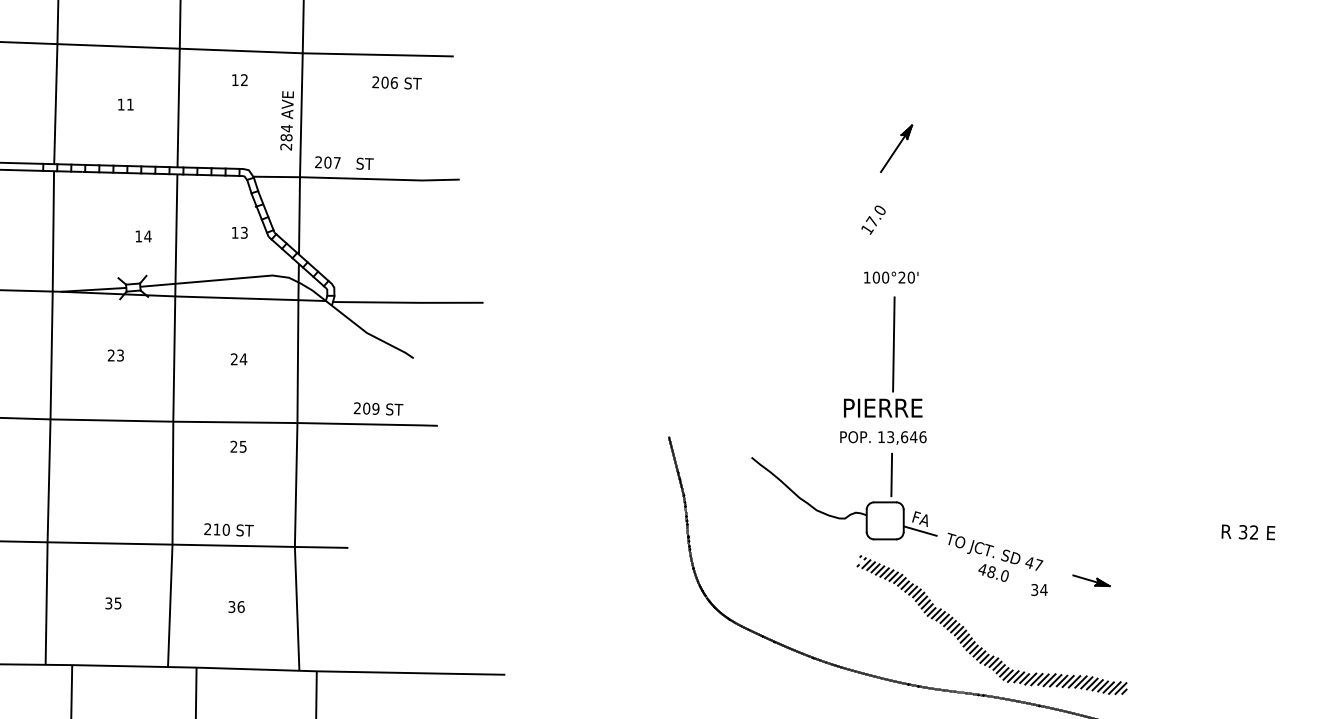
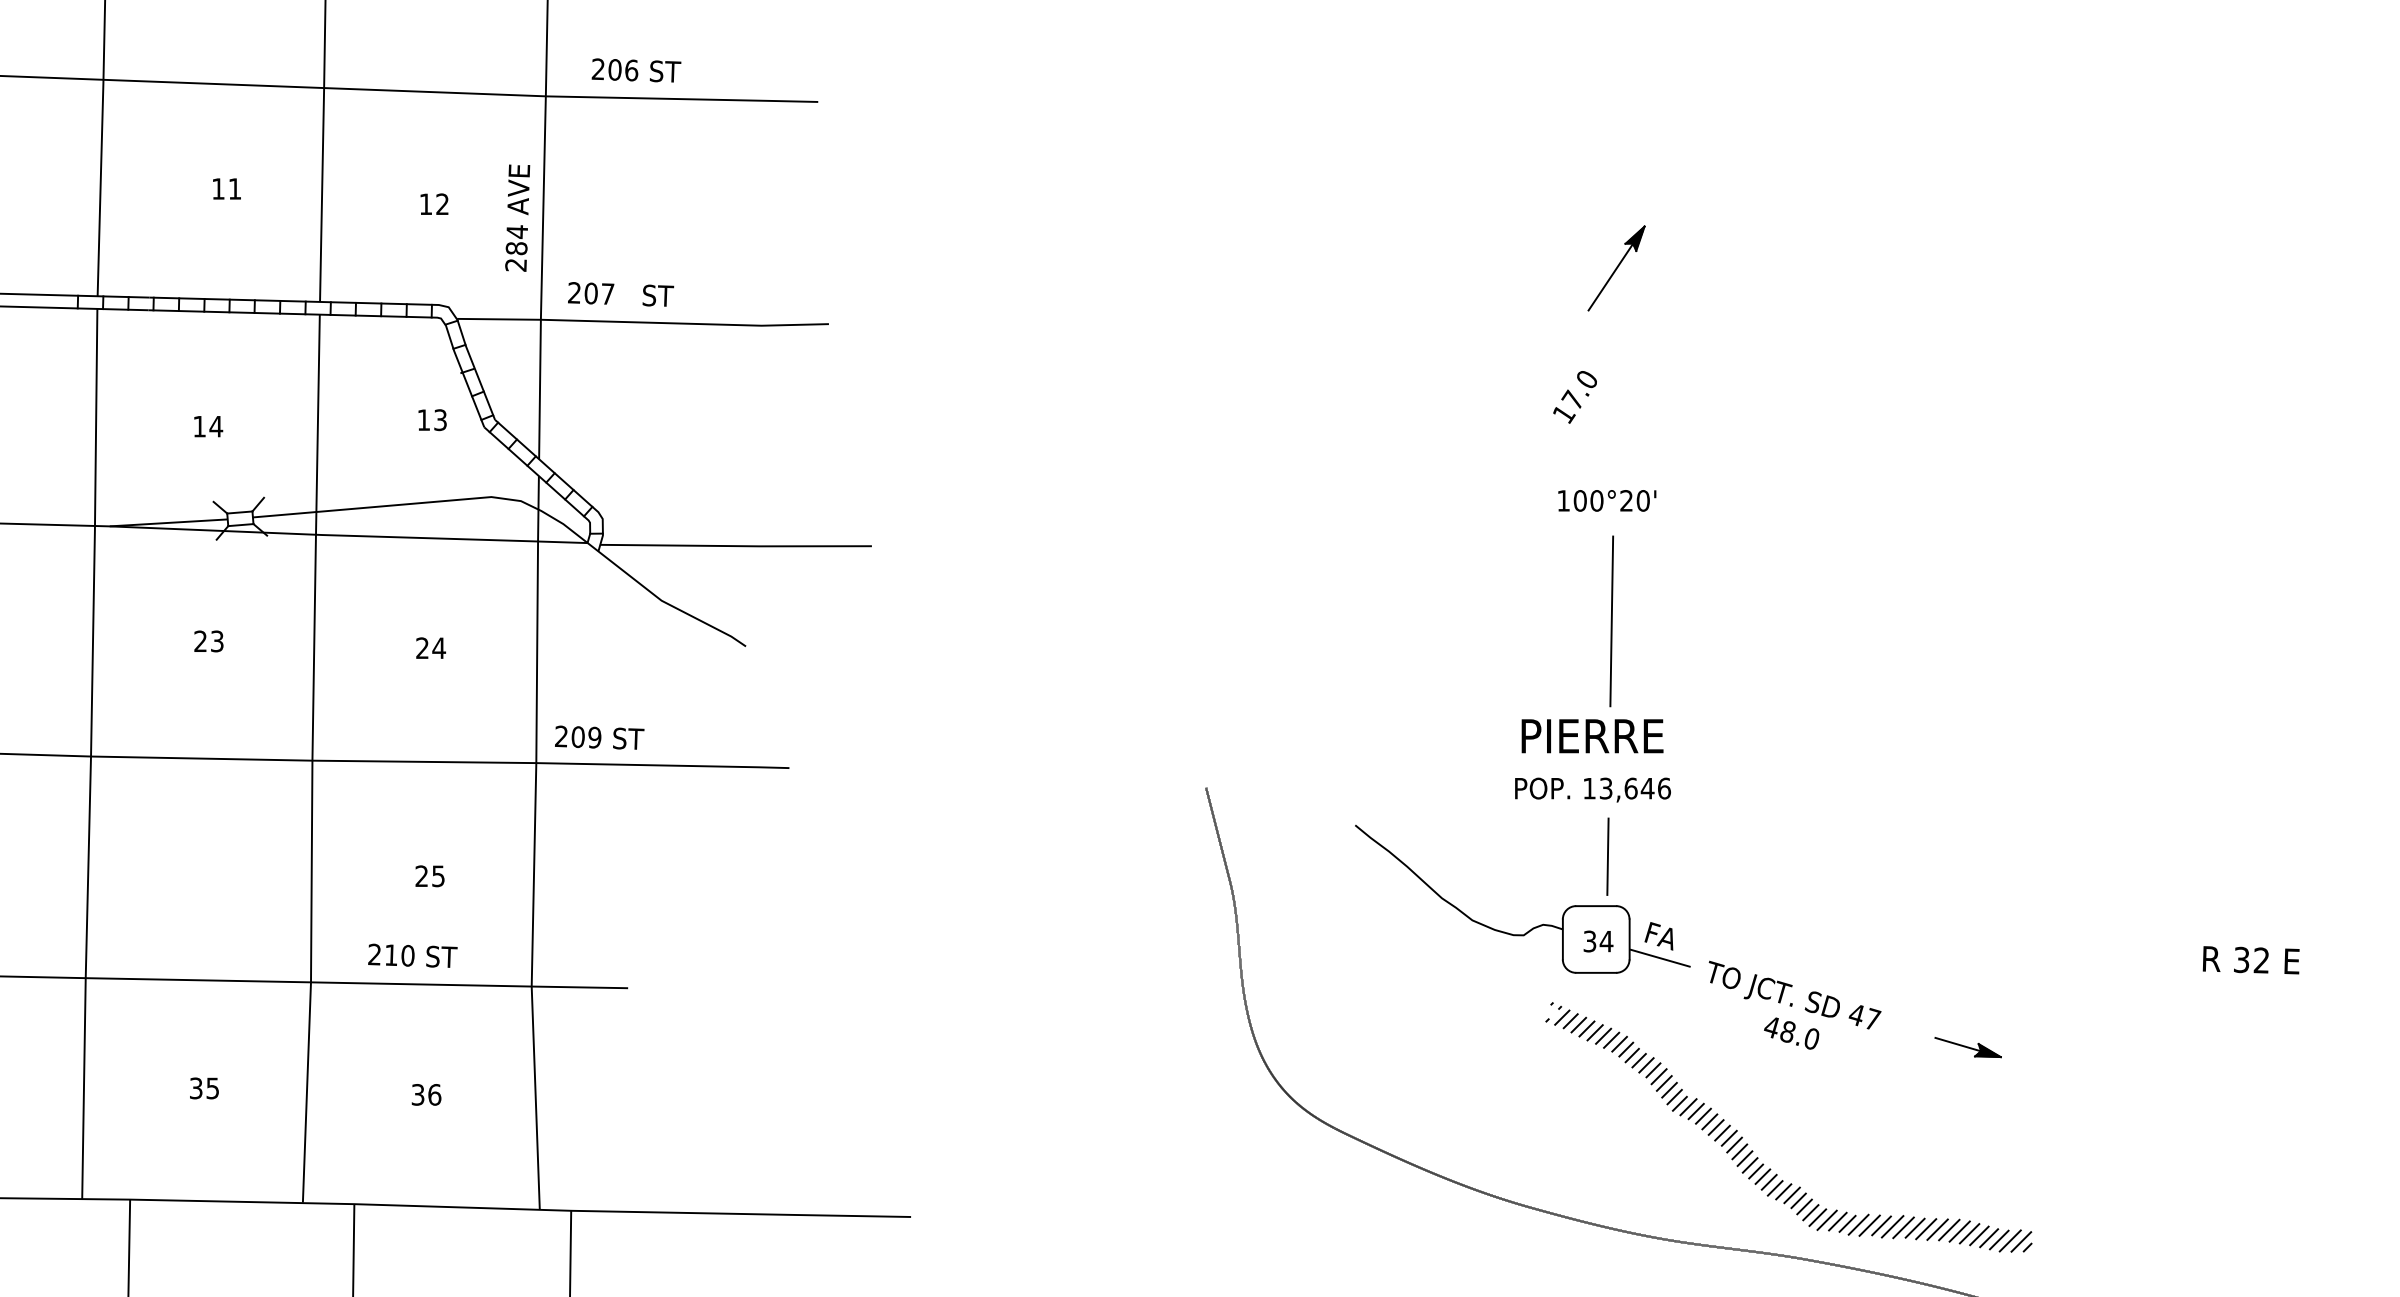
text: (239, 79) -> (433, 203), moved
text: (396, 82) -> (635, 69), moved
text: (143, 236) -> (208, 426), moved
text: (378, 408) -> (599, 736), moved
text: (238, 446) -> (429, 875), moved
text: (1039, 589) -> (1598, 940), moved

